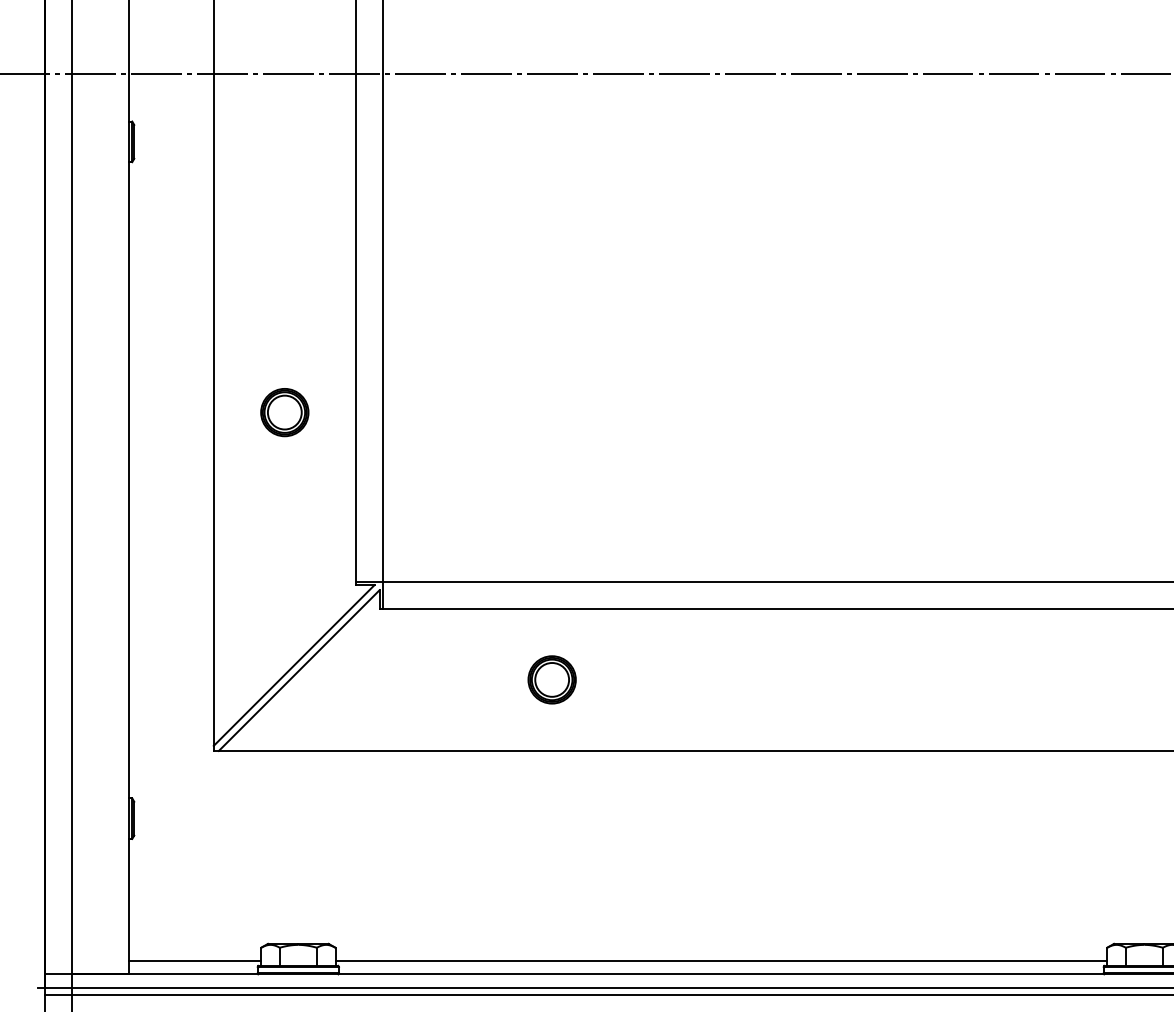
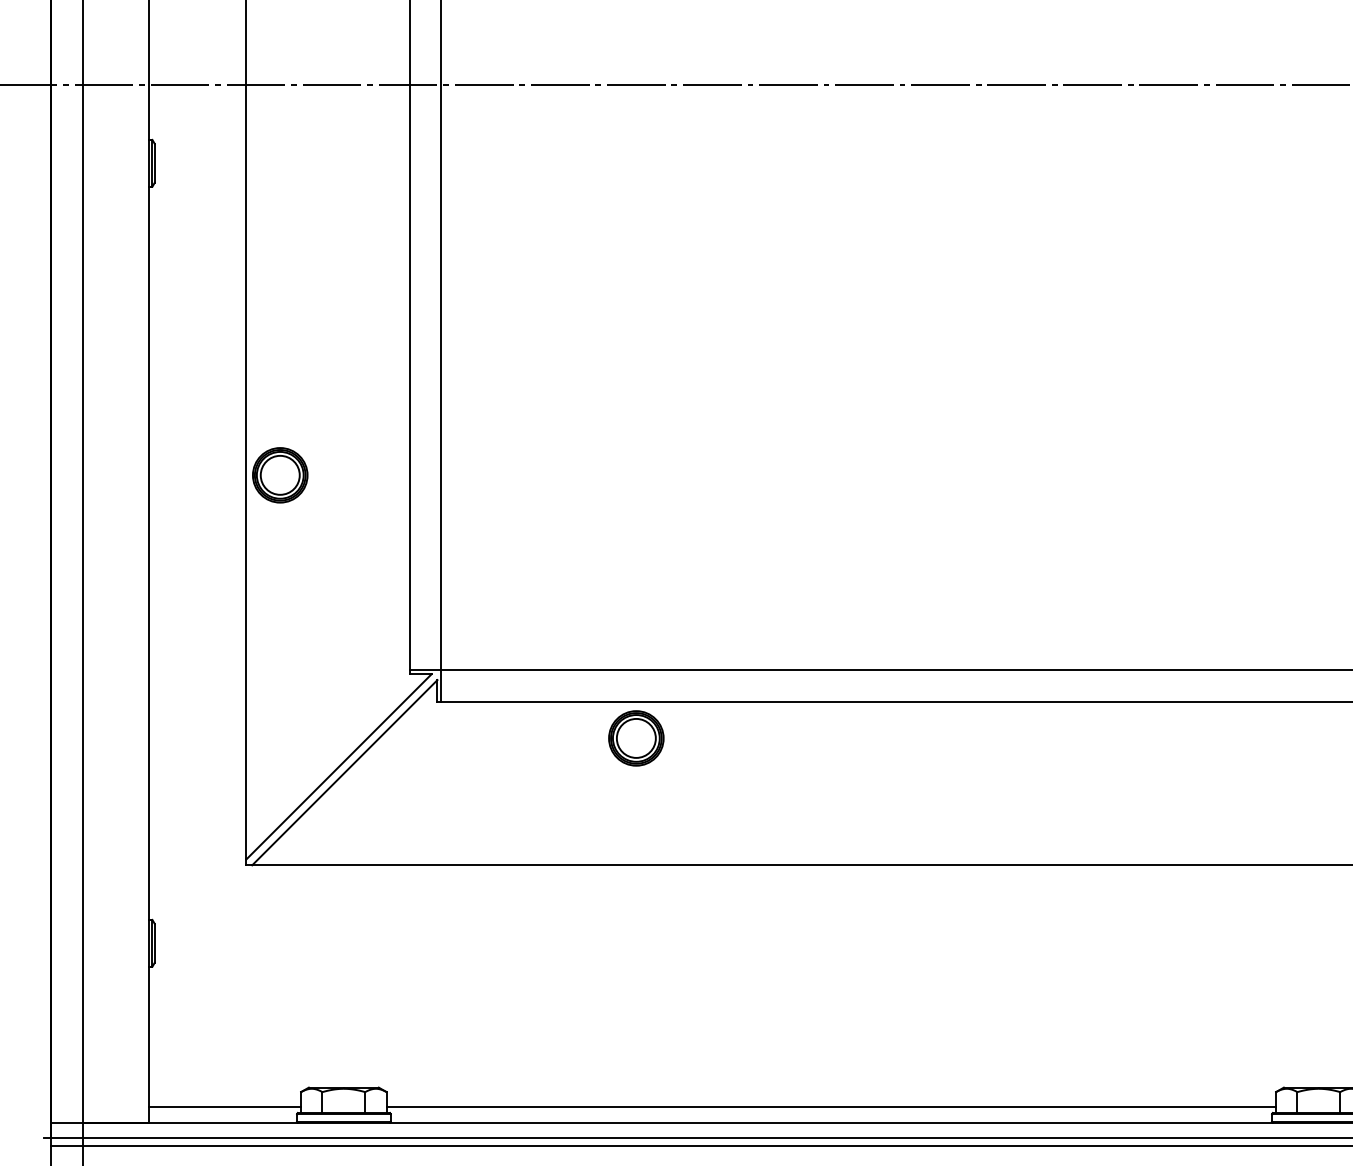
part: (285, 412) -> (280, 475), moved
part: (552, 679) -> (636, 738), moved

